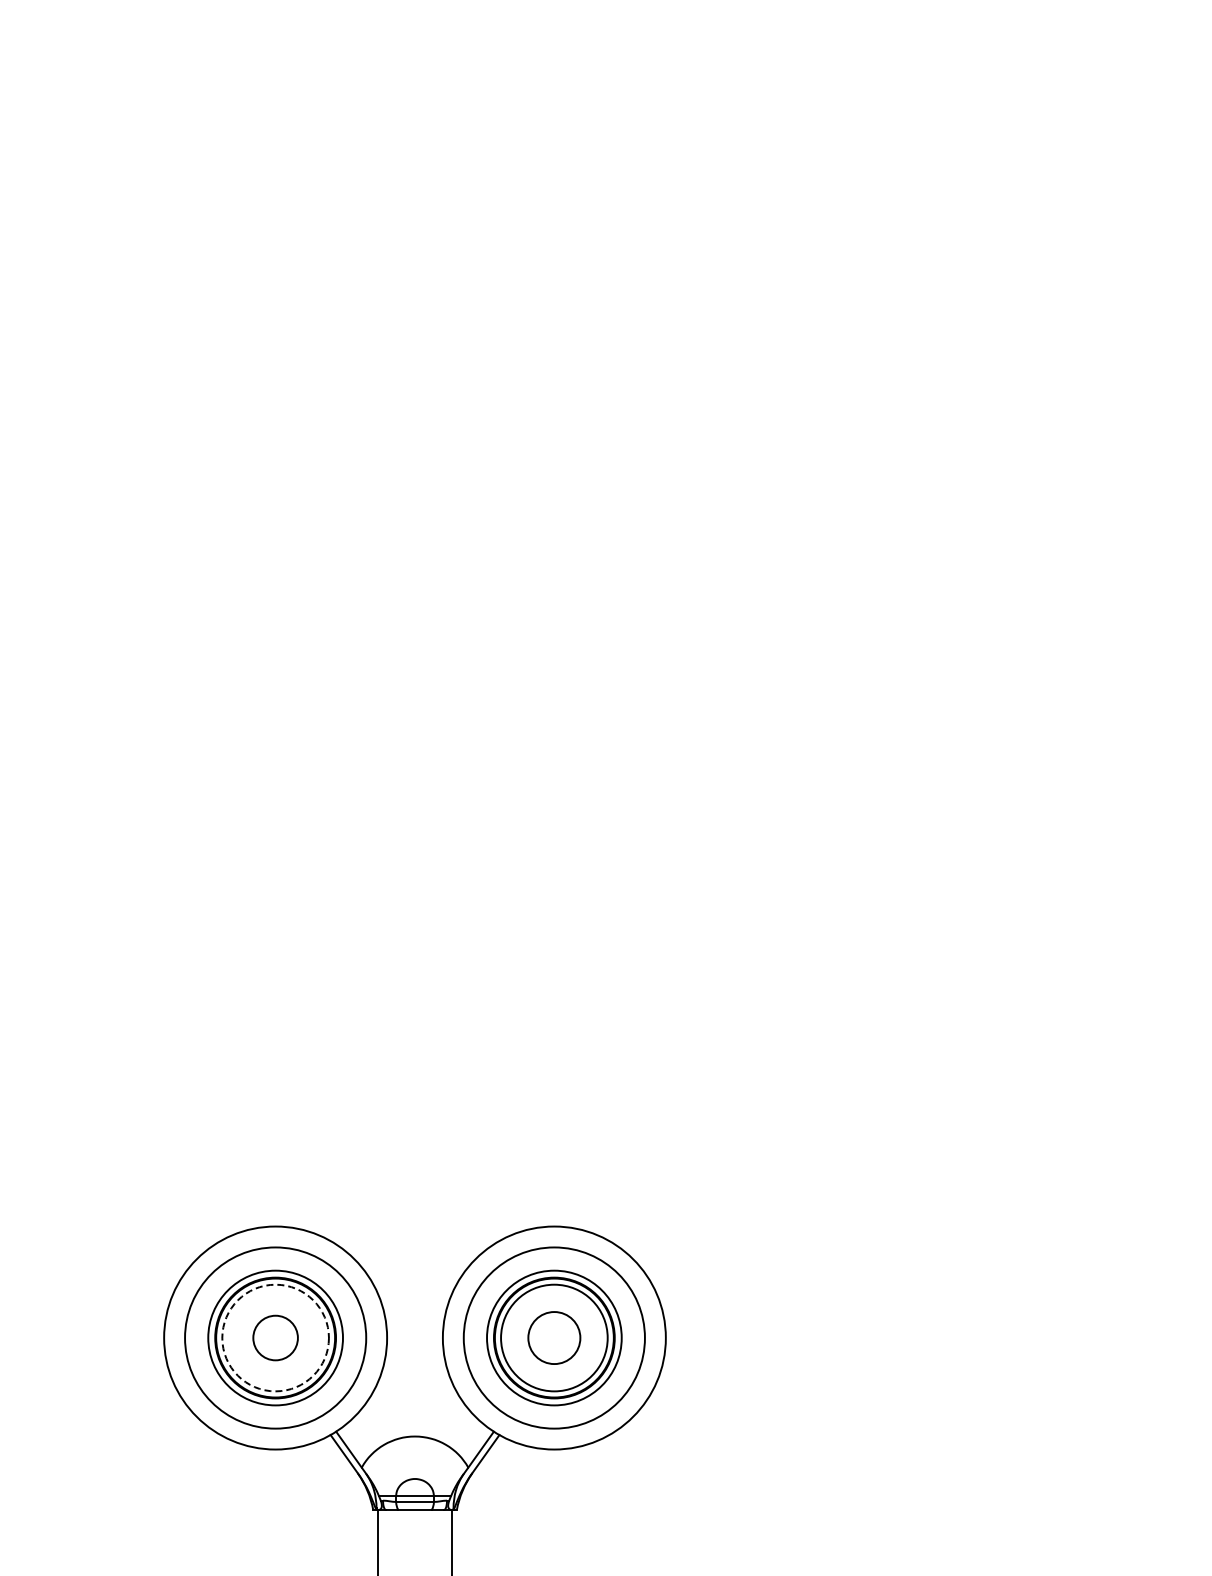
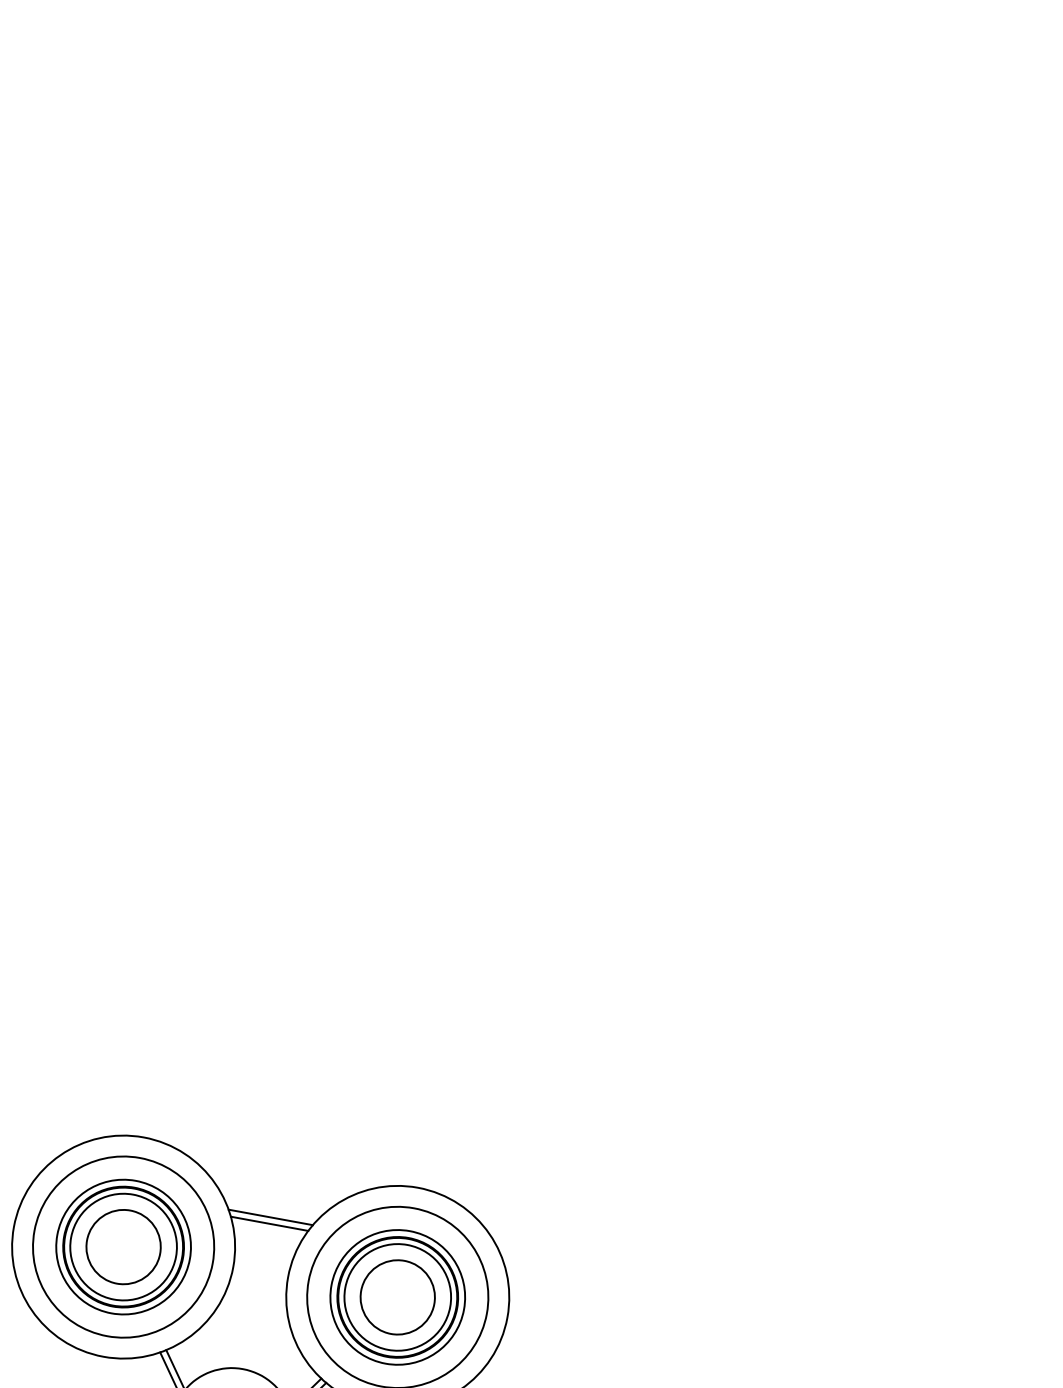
line: (414, 1282) -> (270, 1217), added
line: (414, 1288) -> (269, 1223), added
circle: (275, 1337) -> (123, 1246), dashed -> solid
circle: (275, 1337) -> (123, 1246), size x1.67
circle: (554, 1337) -> (398, 1296), size x1.43

